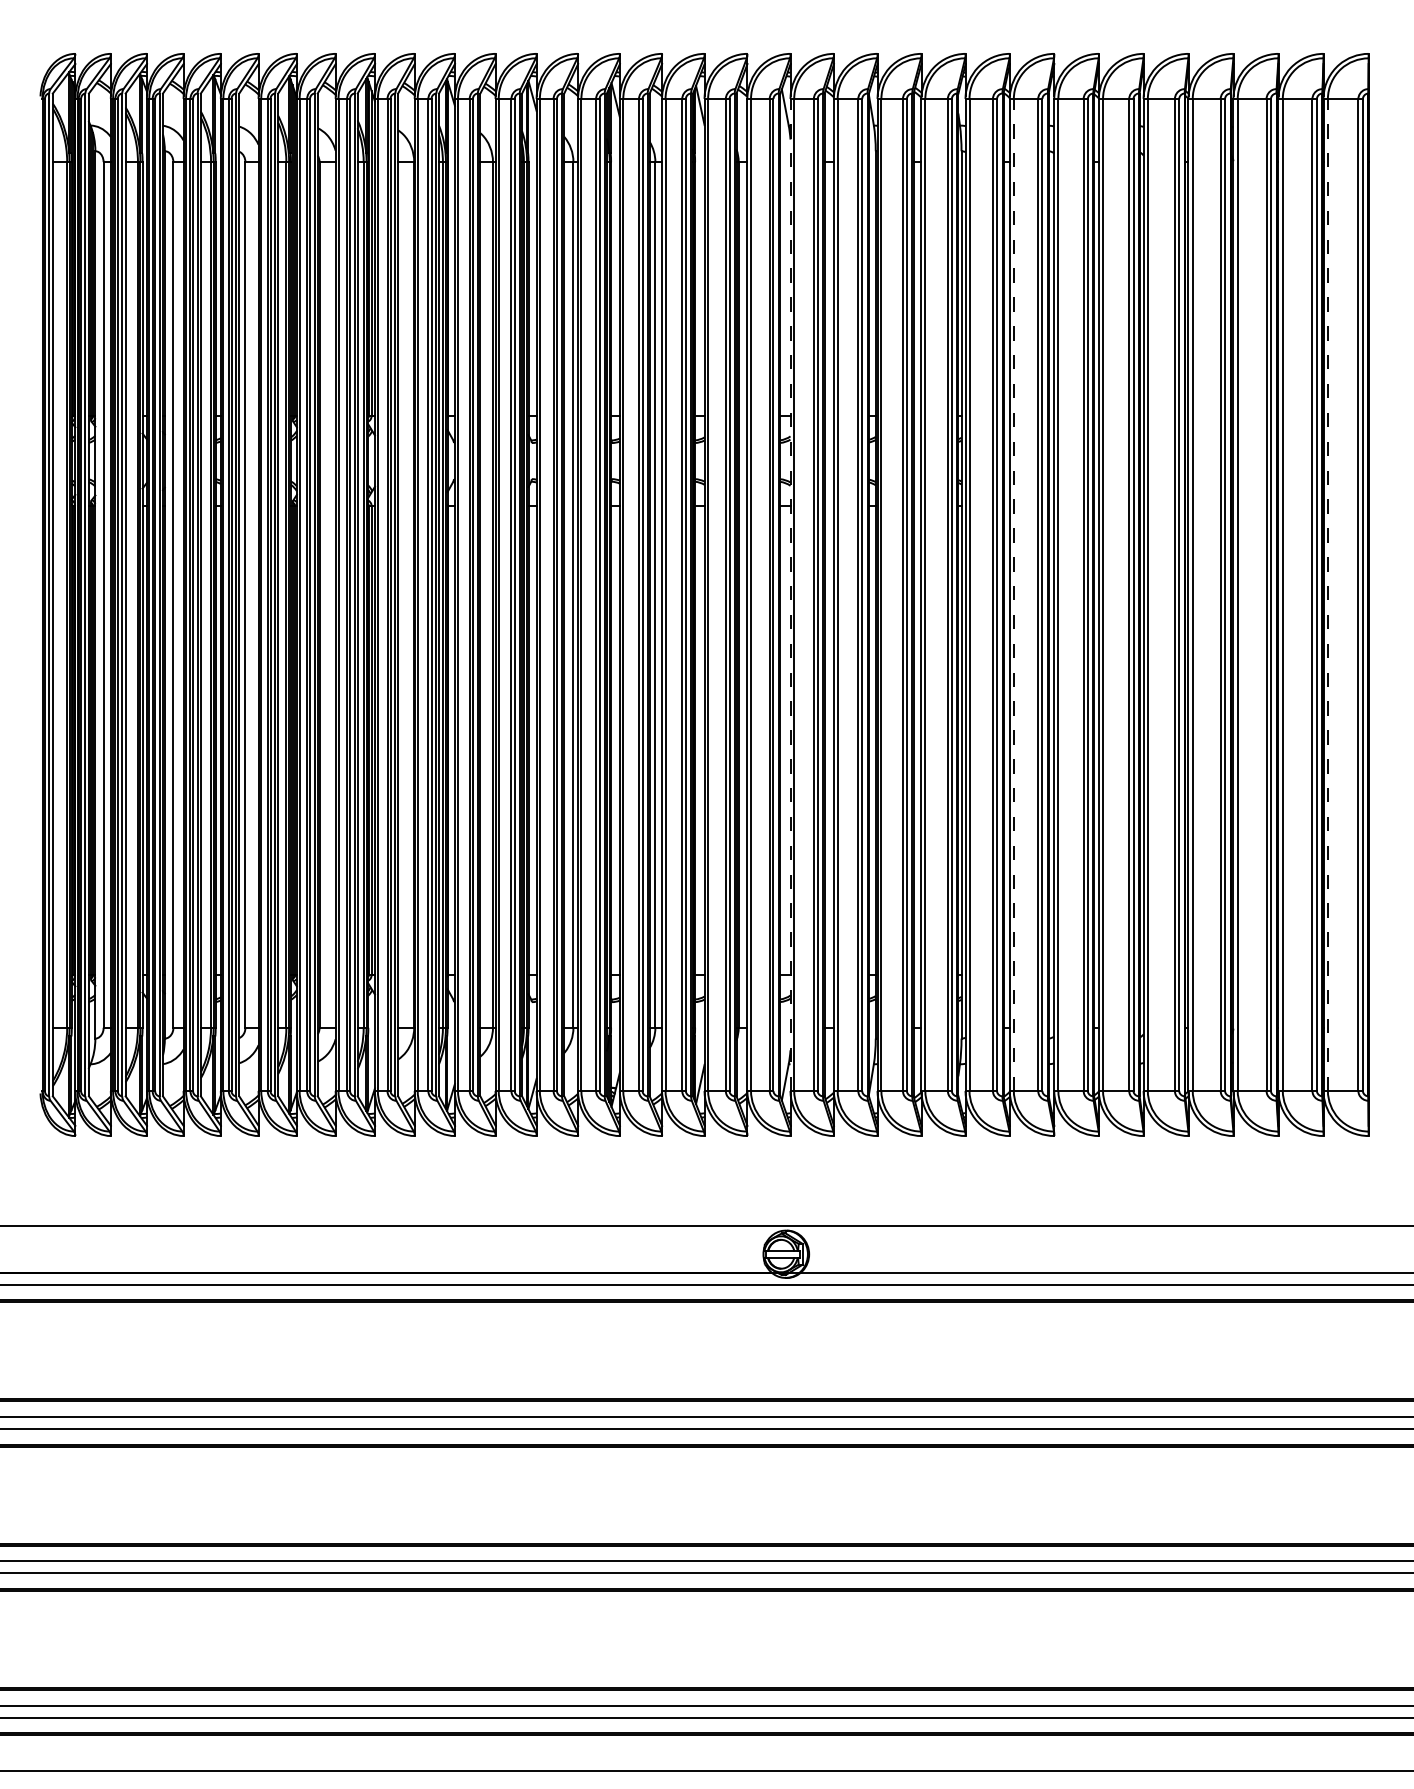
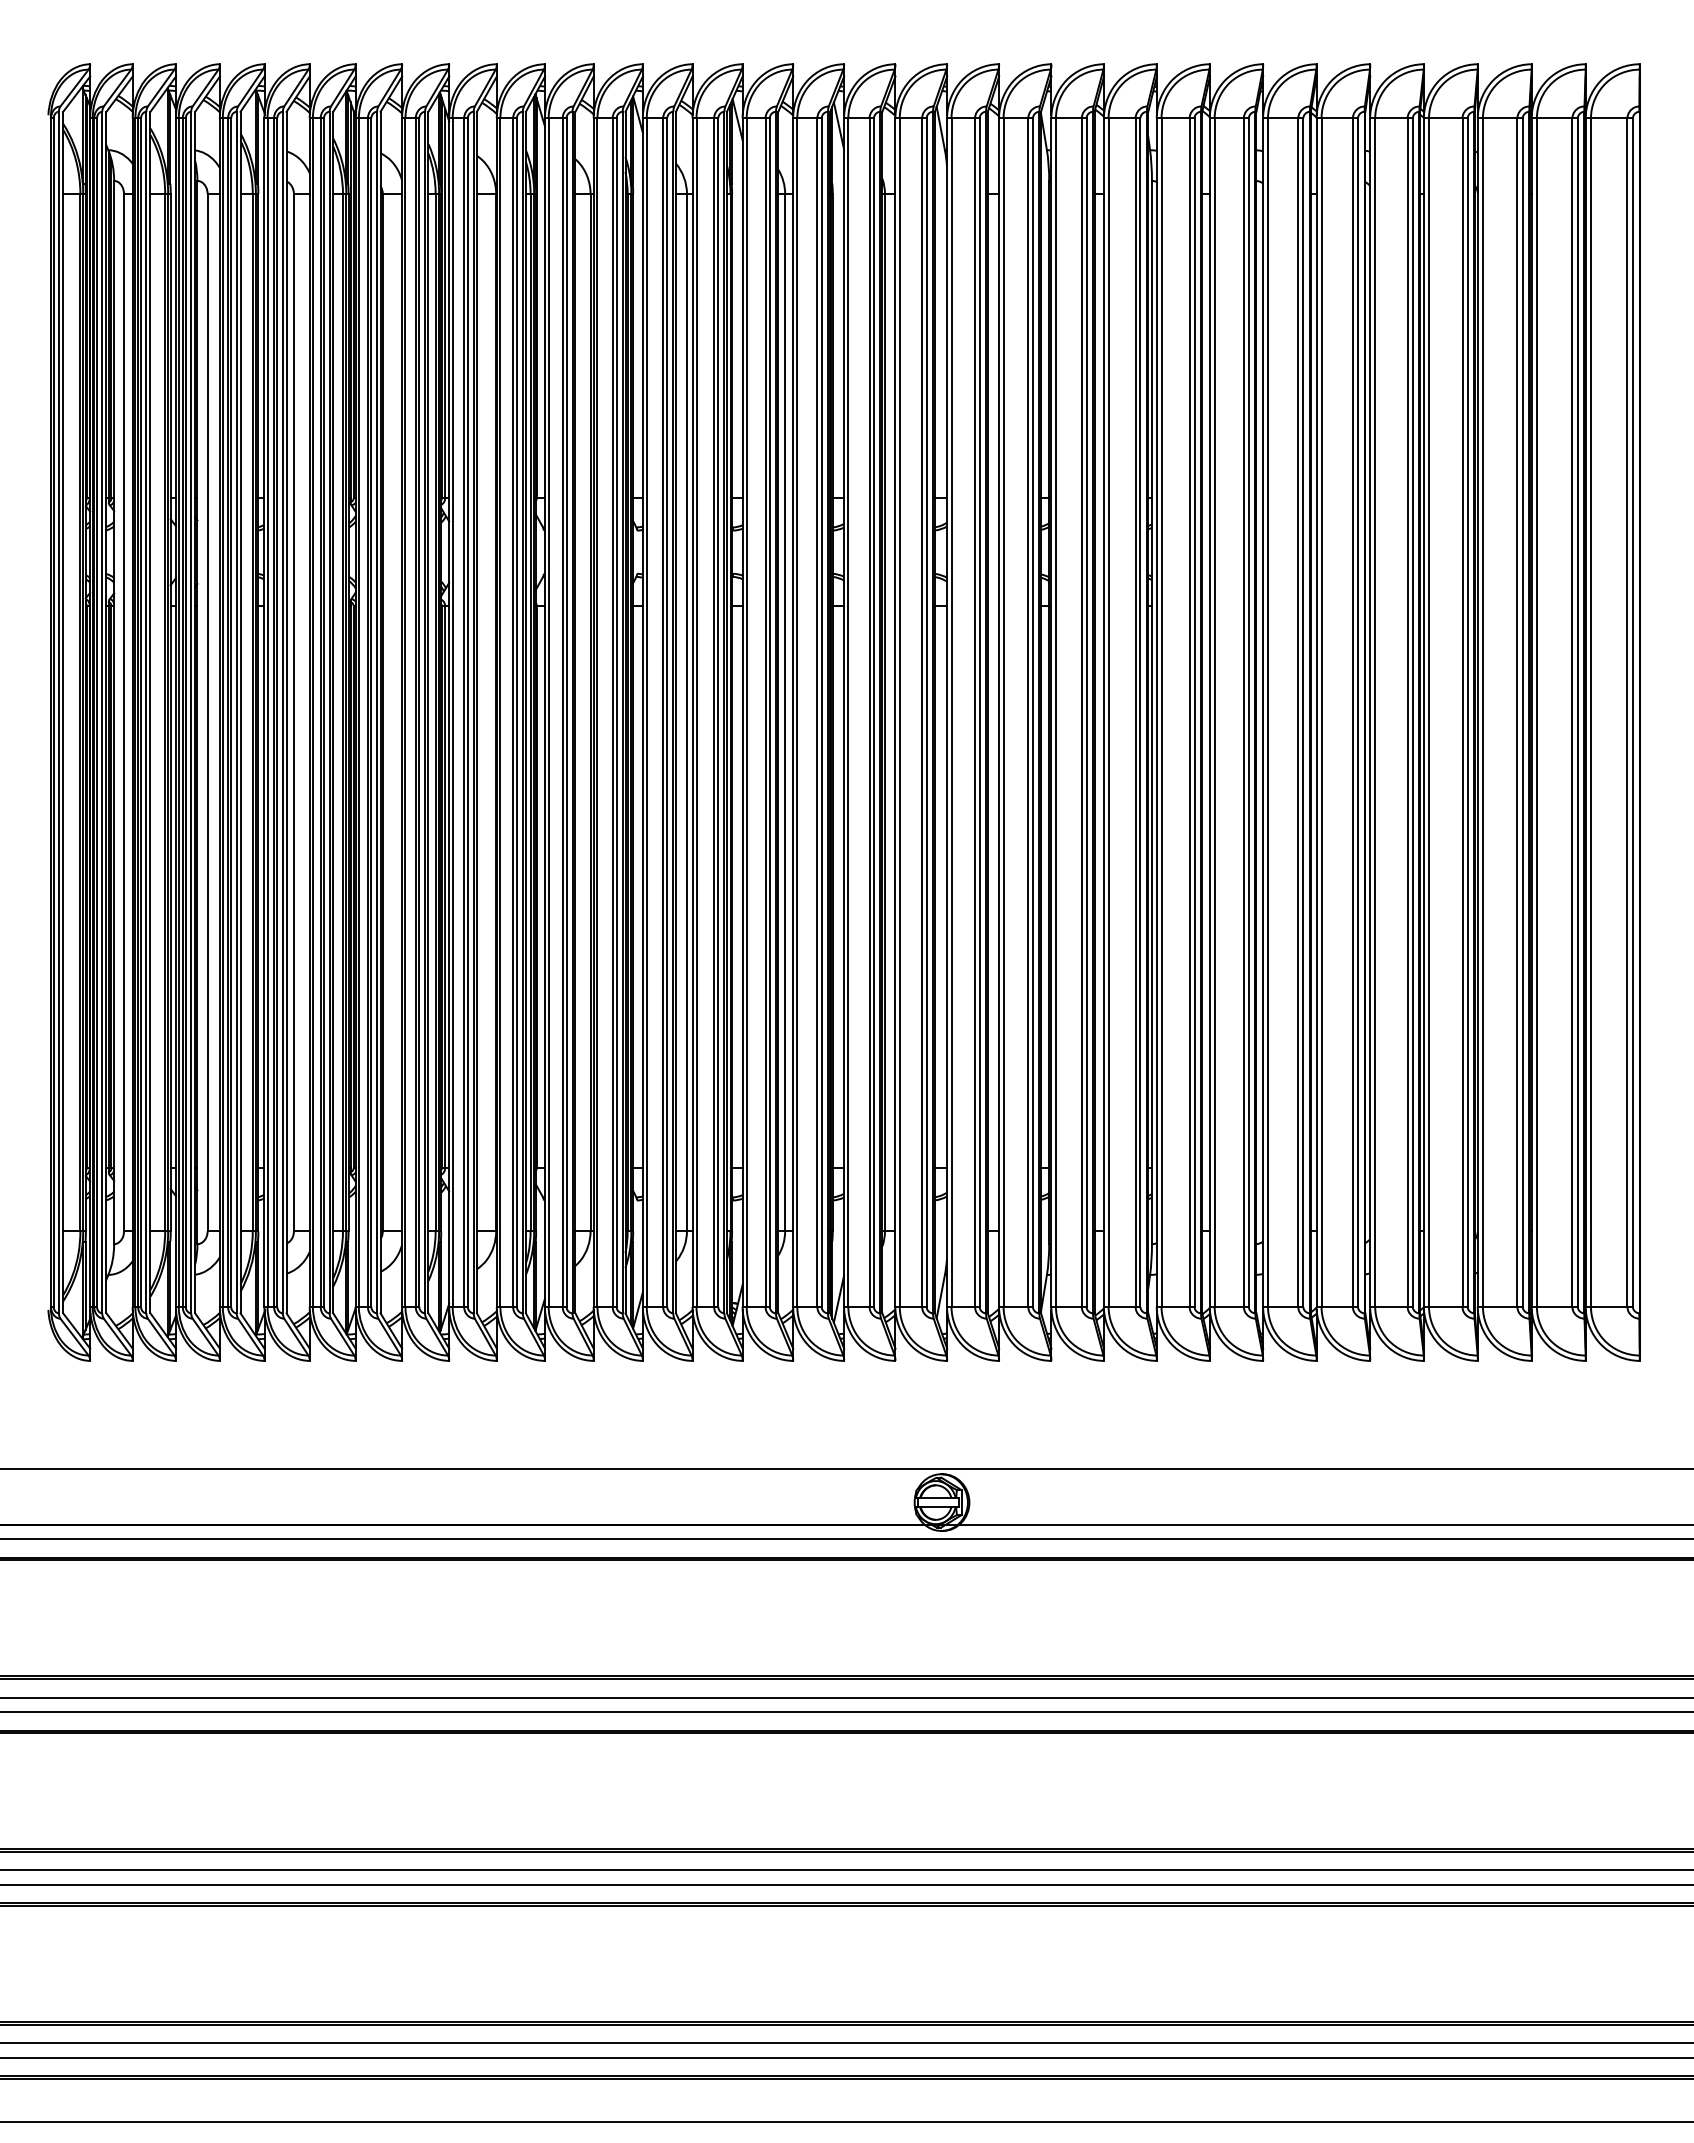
line: (790, 594) -> (947, 712), dashed -> solid
line: (1013, 594) -> (1214, 712), dashed -> solid
line: (1327, 594) -> (1590, 712), dashed -> solid

